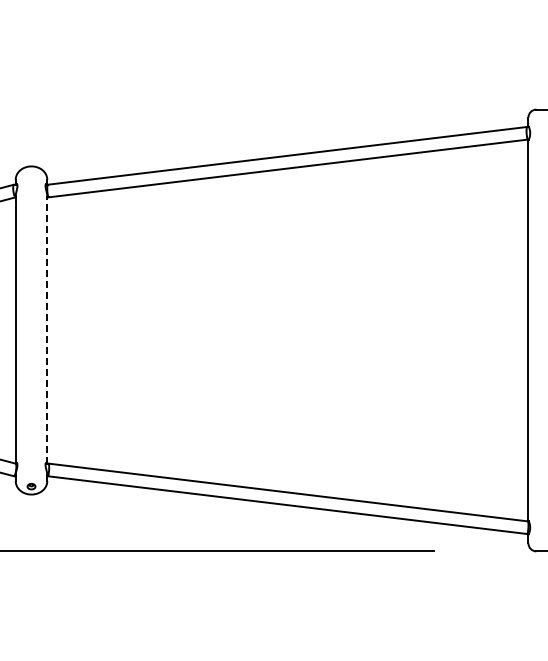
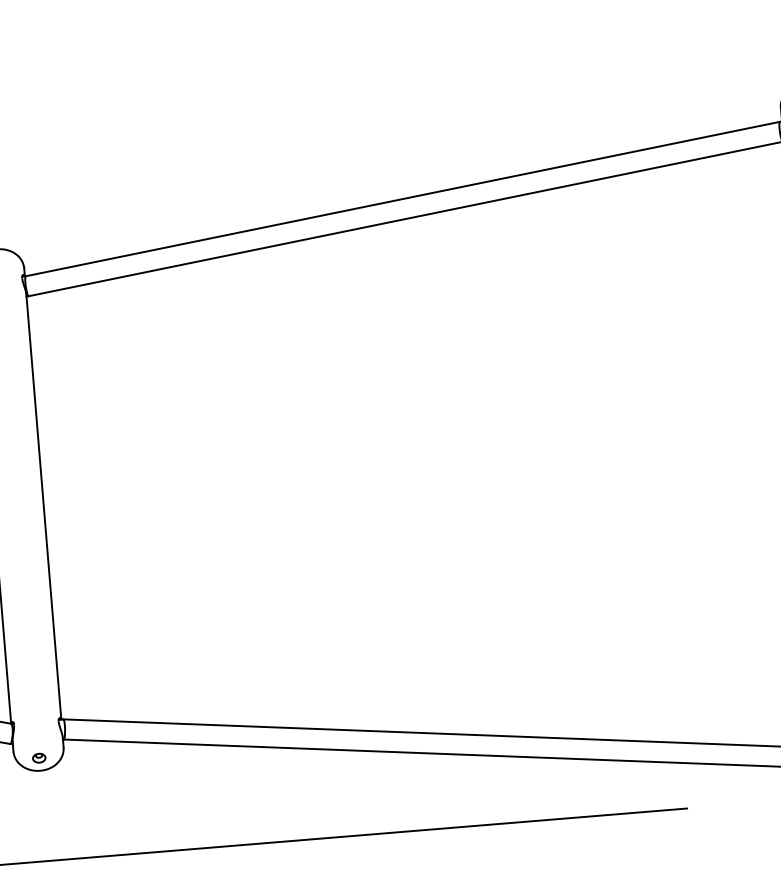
line: (47, 329) -> (44, 506), dashed -> solid

